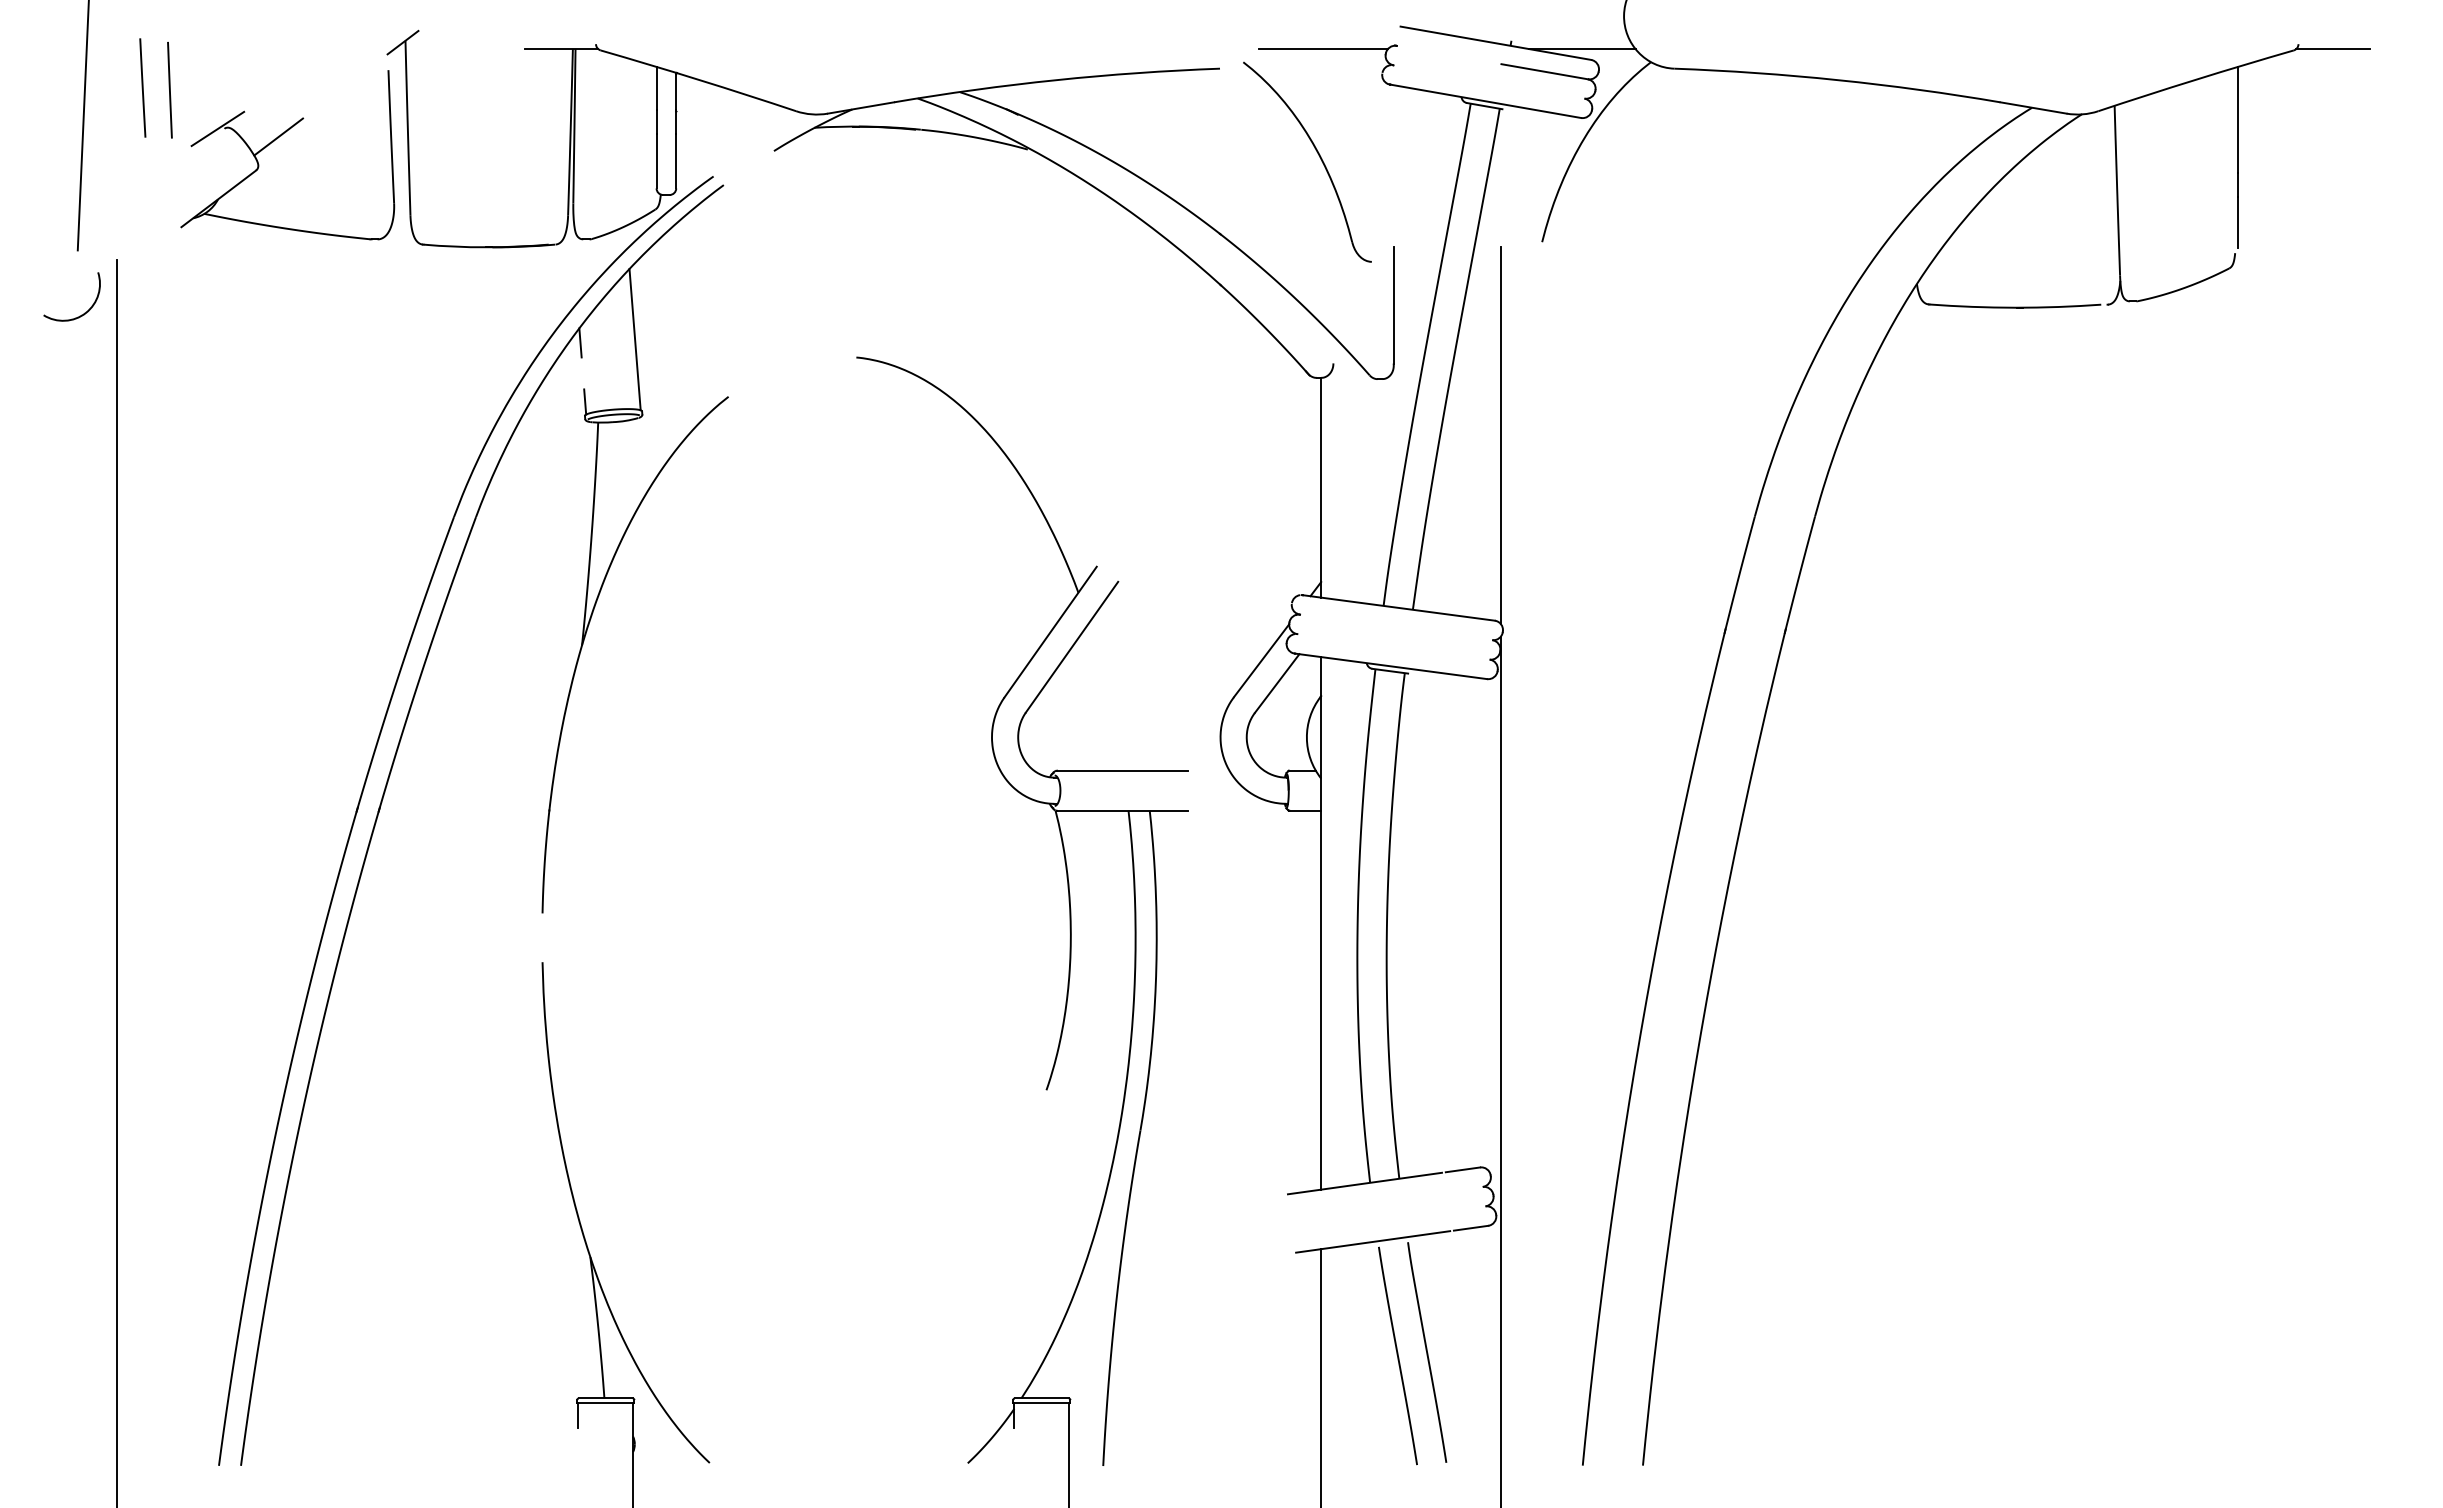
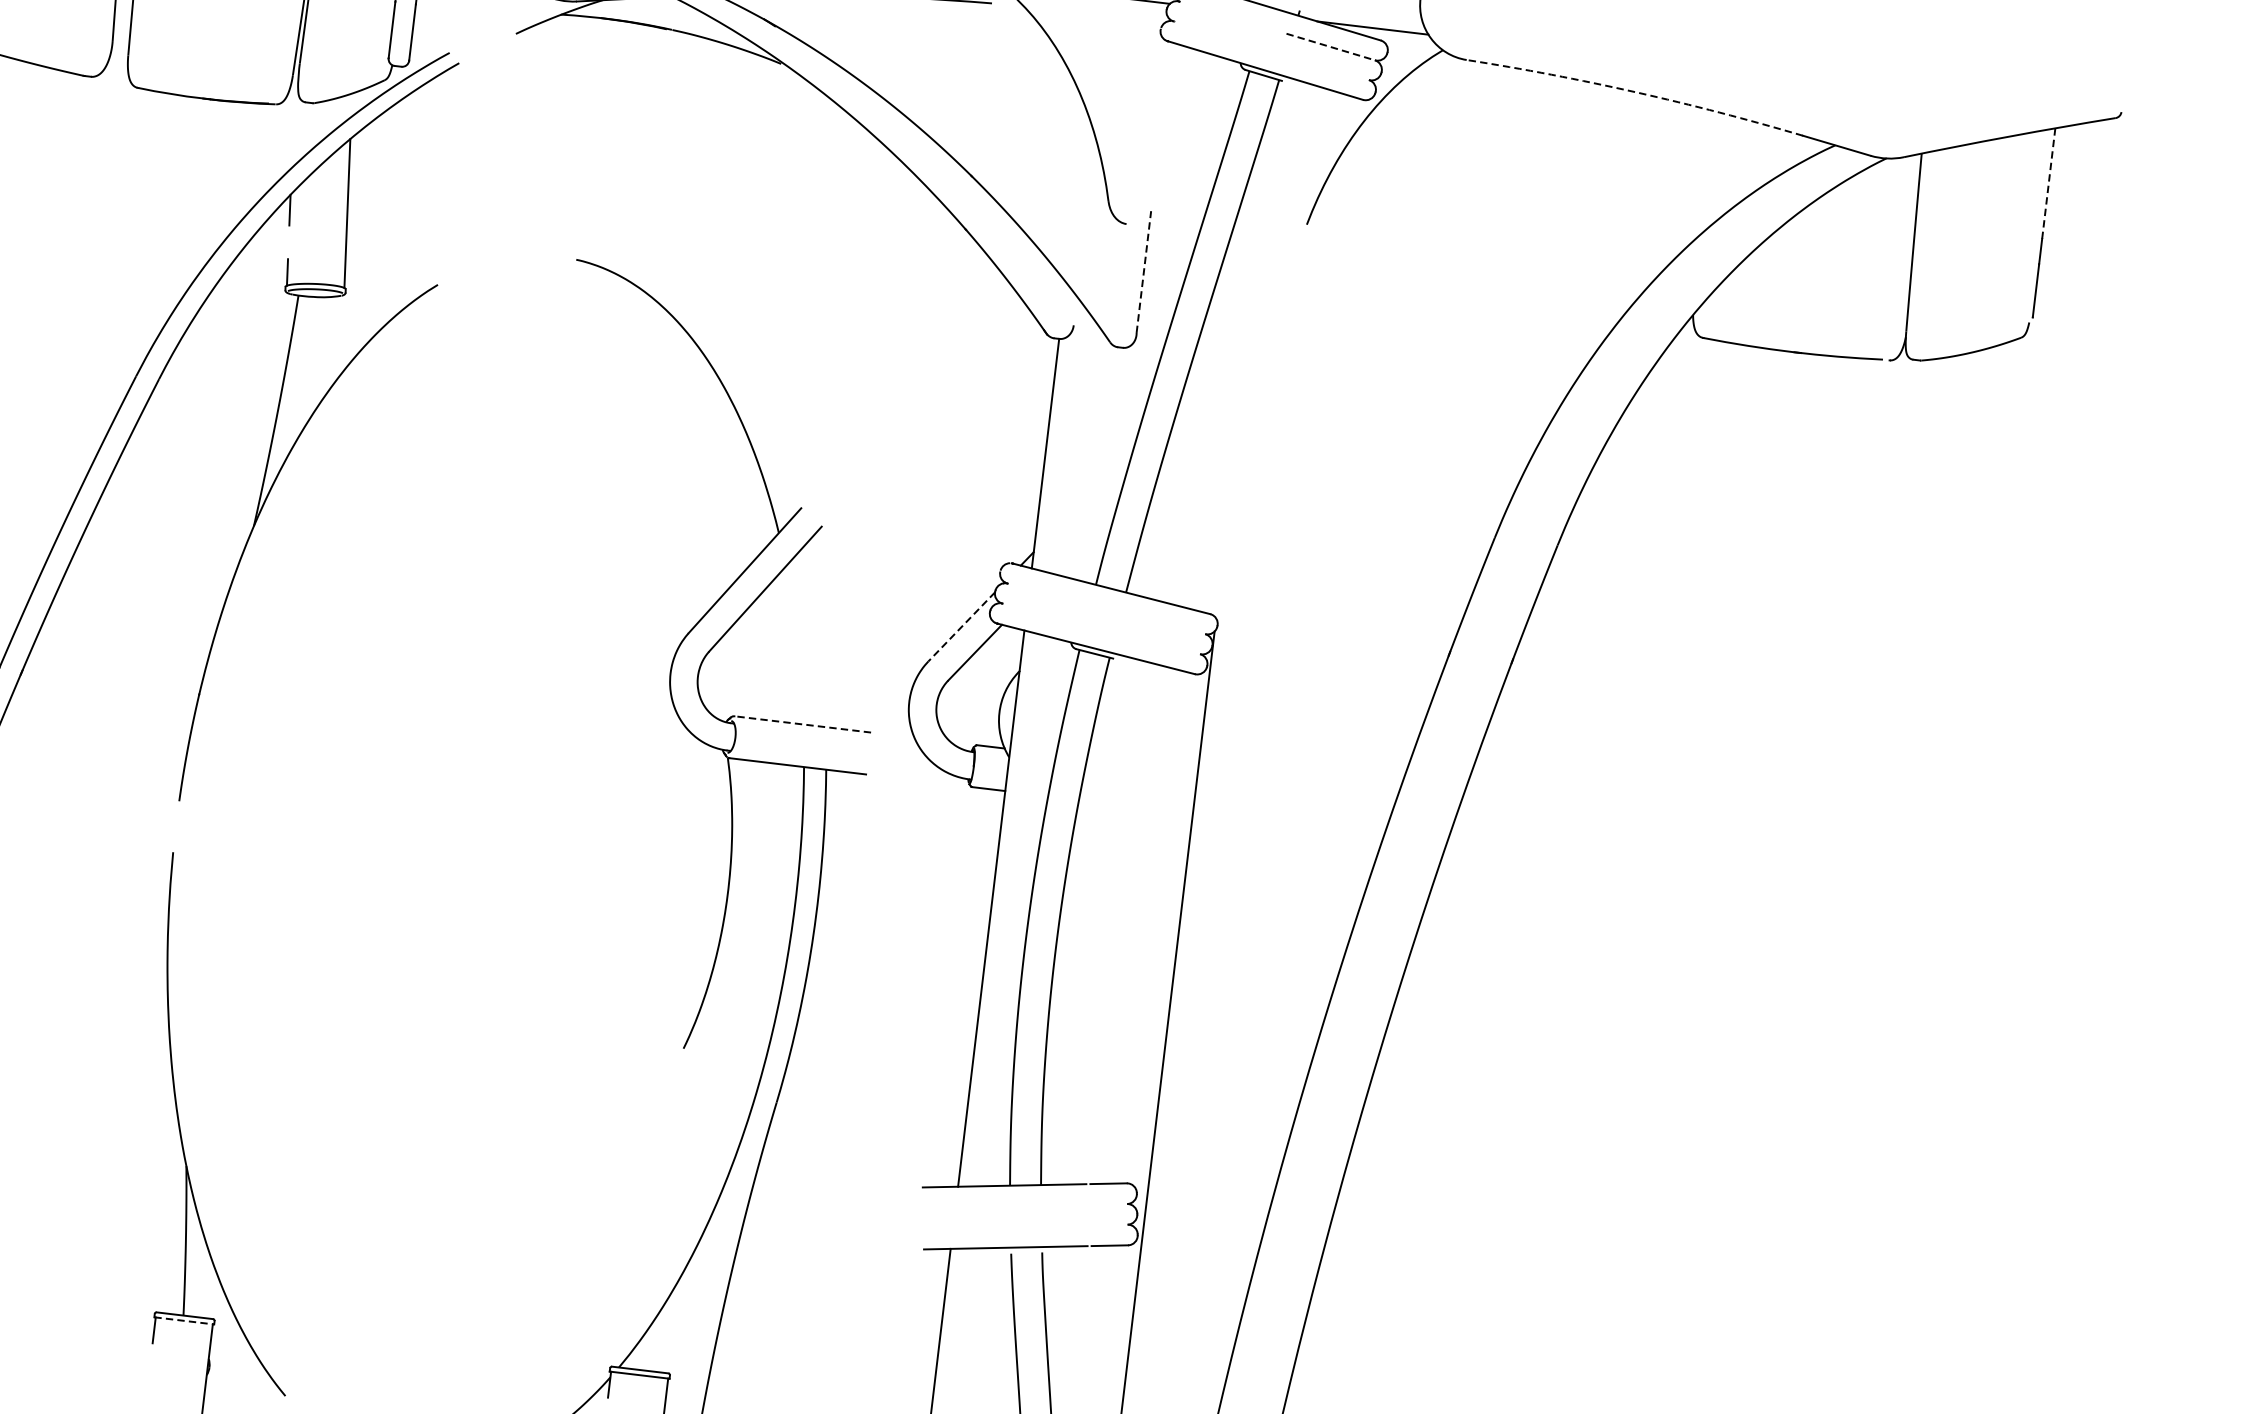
line: (2332, 49) -> (2156, 121), removed
line: (1544, 71) -> (1330, 46), solid -> dashed
arc: (1838, 80) -> (1636, 92), solid -> dashed
line: (2237, 119) -> (2048, 183), solid -> dashed
line: (1393, 304) -> (1143, 271), solid -> dashed
line: (1500, 435) -> (1239, 421), removed
line: (1261, 660) -> (961, 626), solid -> dashed
line: (1121, 770) -> (801, 724), solid -> dashed
line: (605, 1403) -> (183, 1320), solid -> dashed

